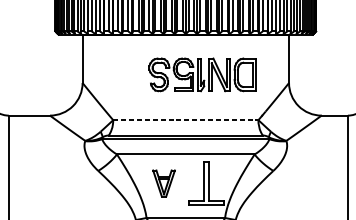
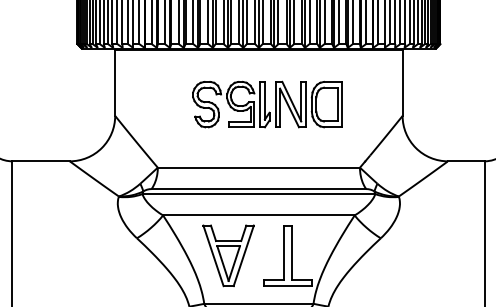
part: (202, 74) -> (267, 104), moved
line: (186, 120) -> (259, 167), dashed -> solid
part: (163, 183) -> (228, 255), size x1.67

